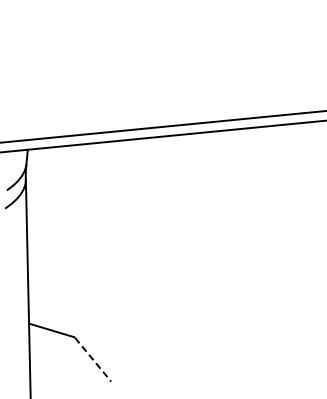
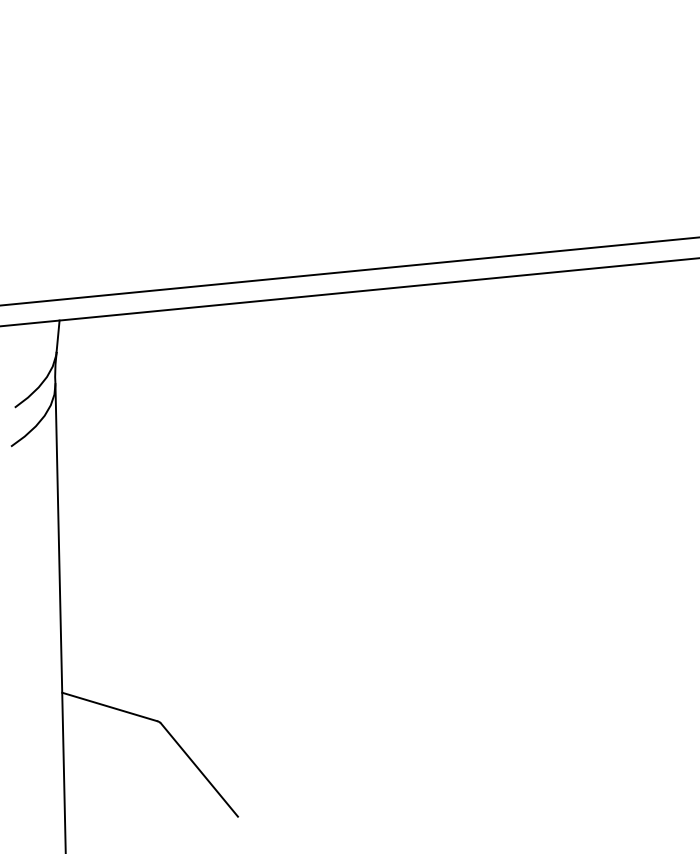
line: (93, 360) -> (200, 771), dashed -> solid

